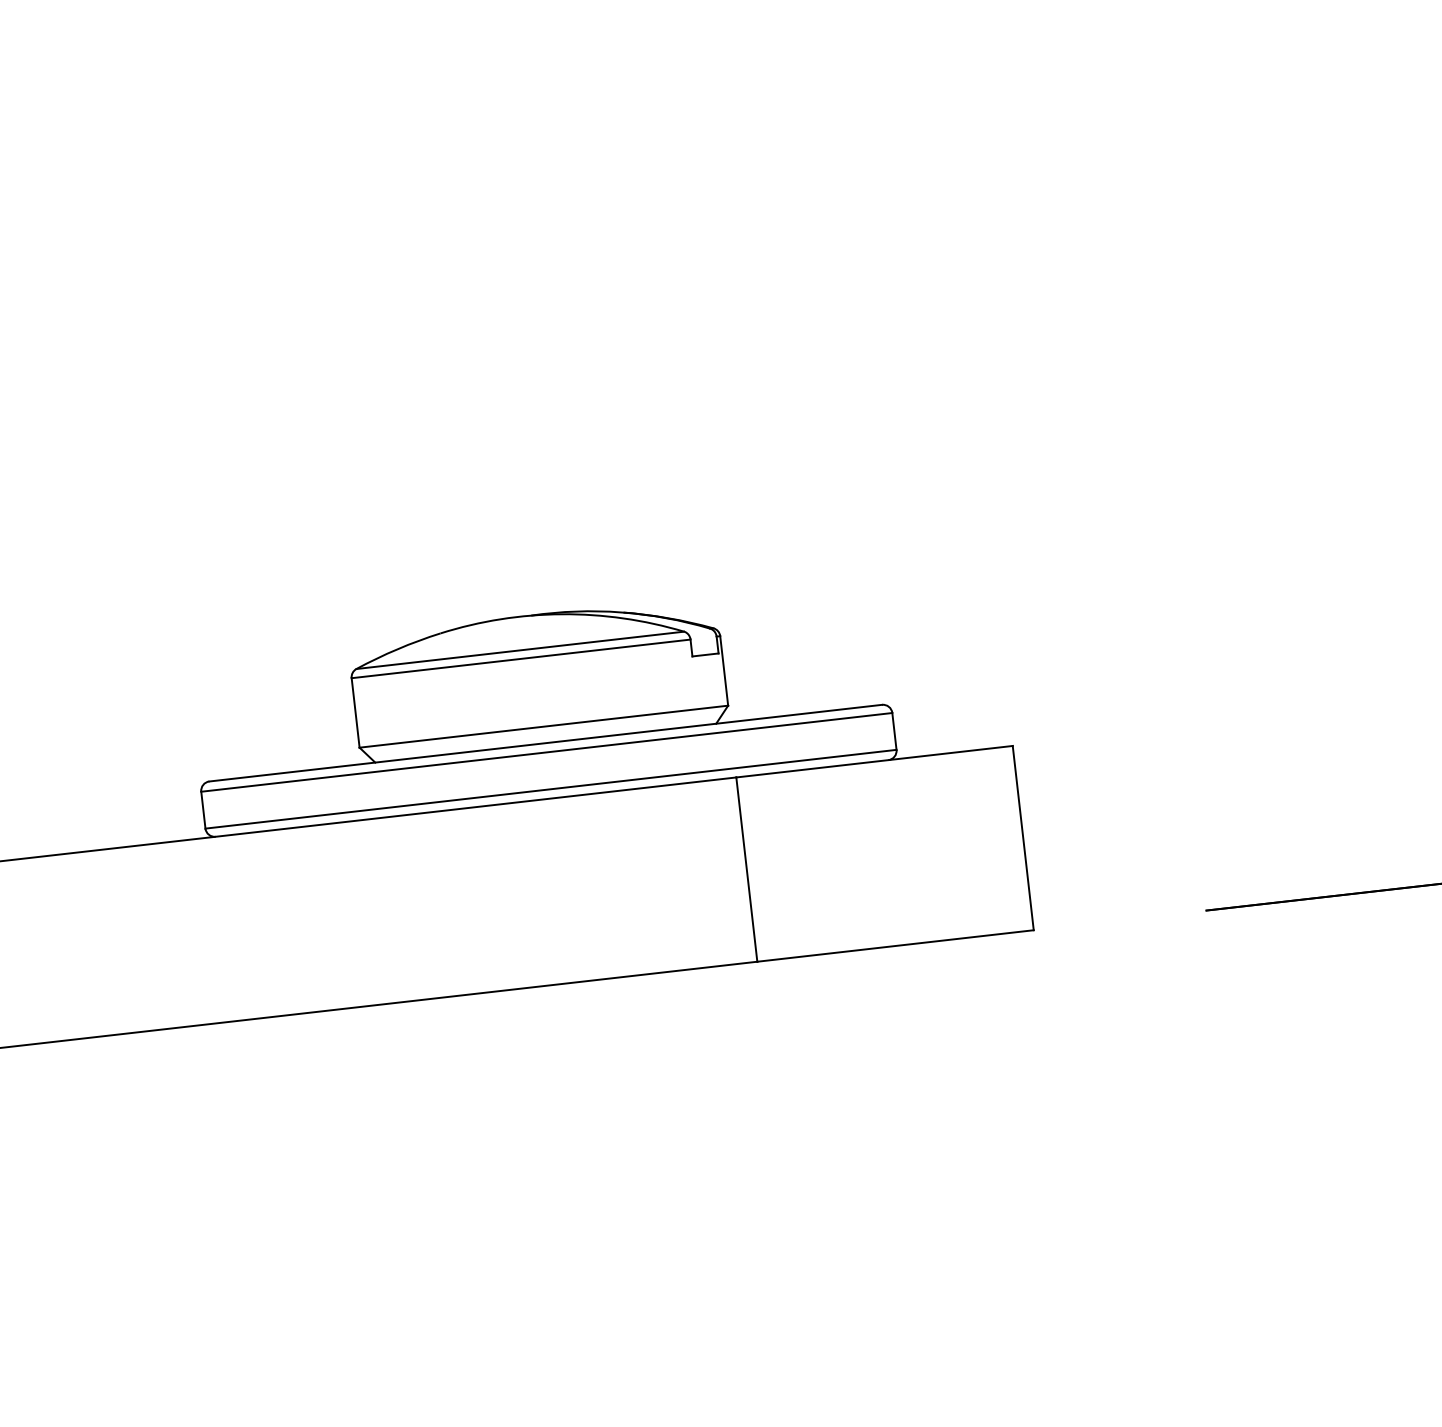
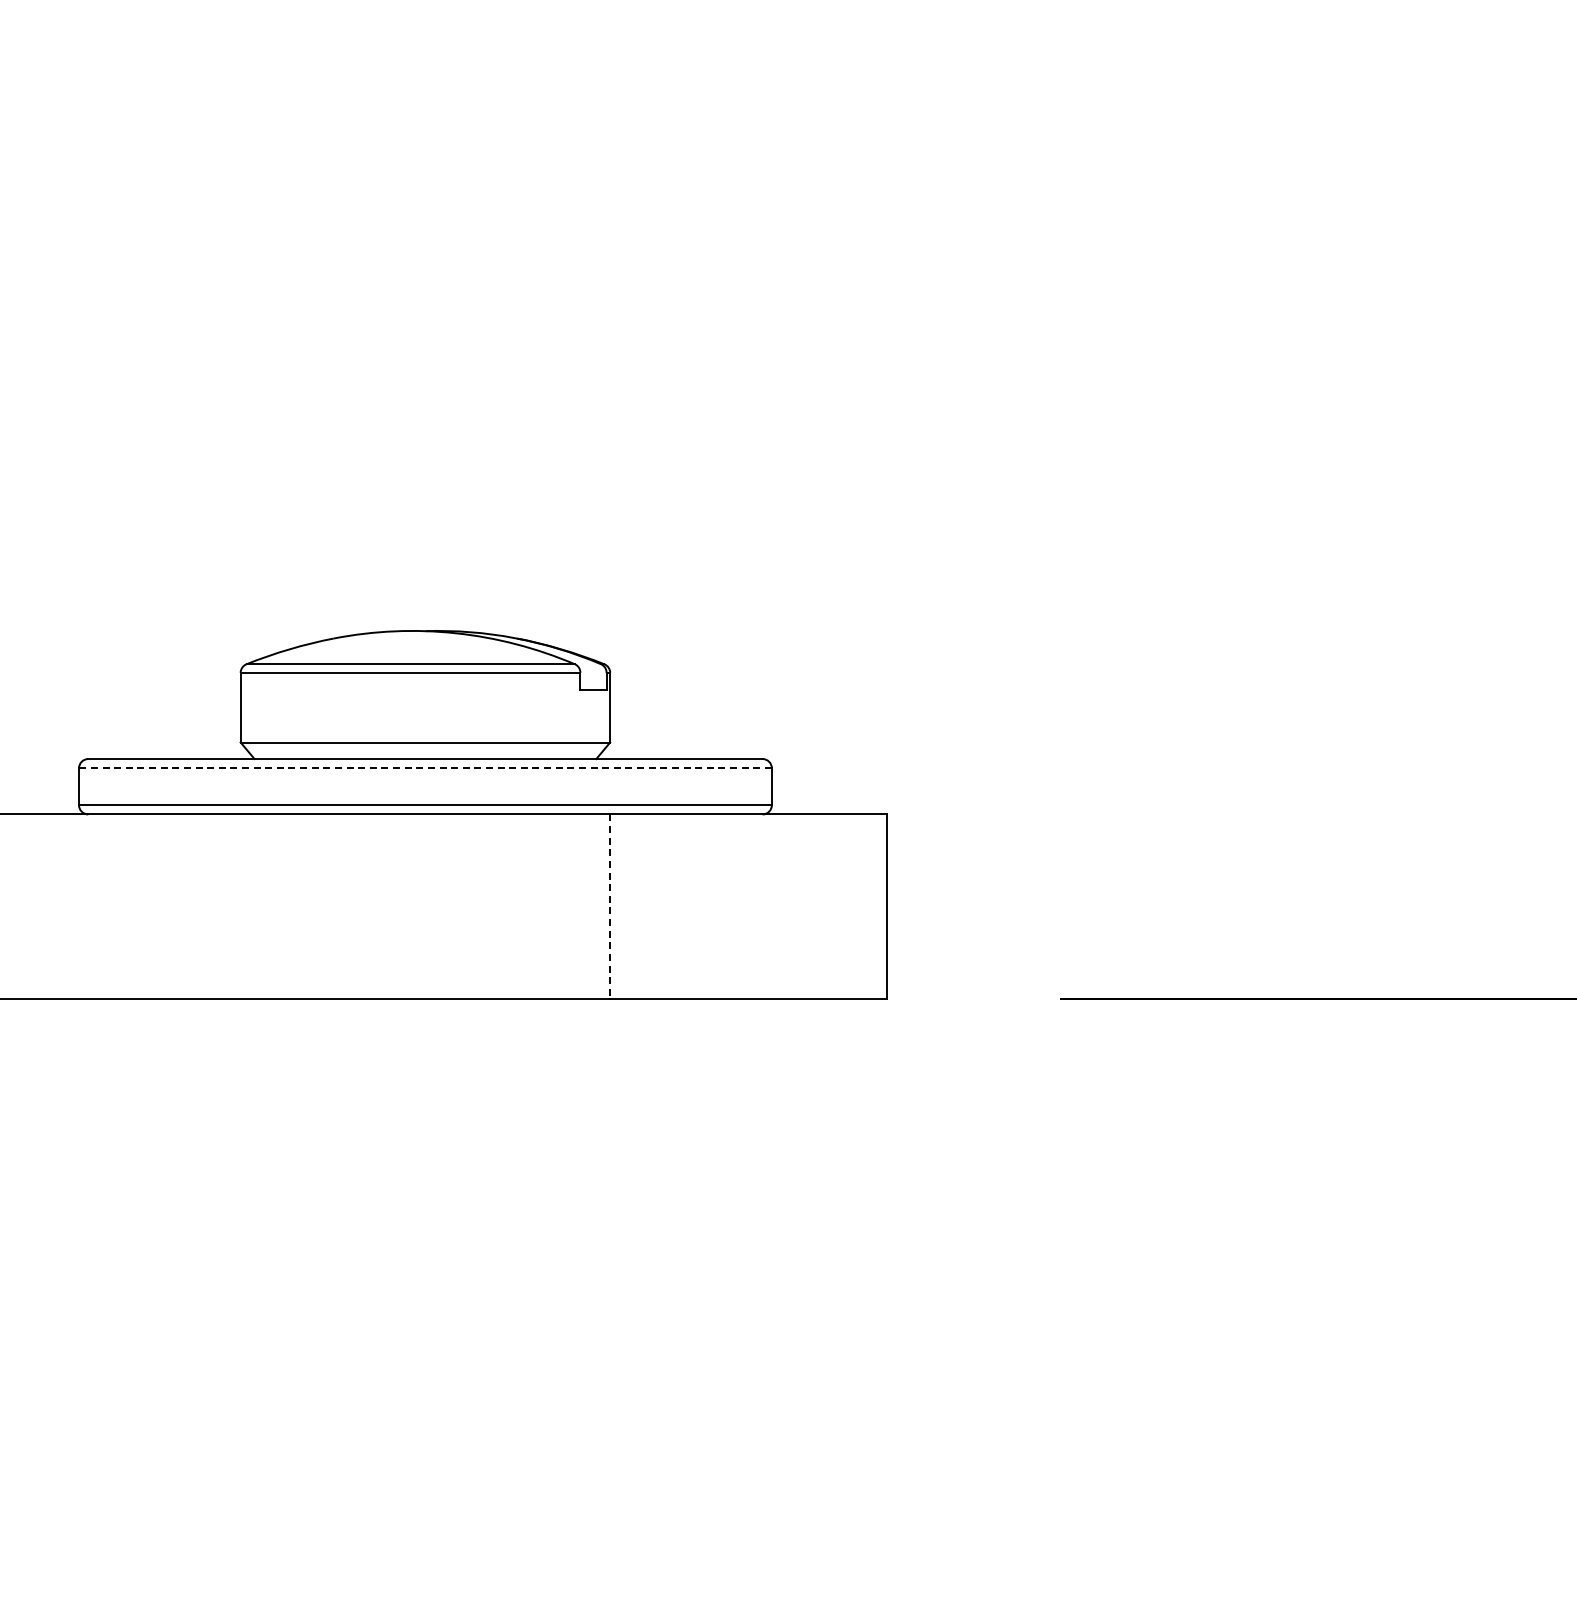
line: (545, 752) -> (424, 768), solid -> dashed
line: (747, 870) -> (610, 907), solid -> dashed

